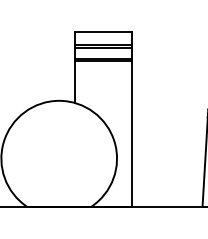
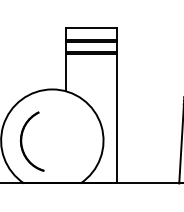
part: (25, 159) -> (22, 141), added

